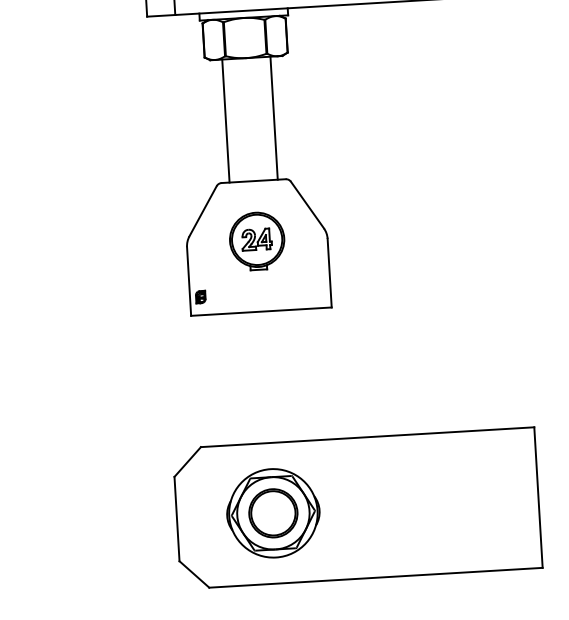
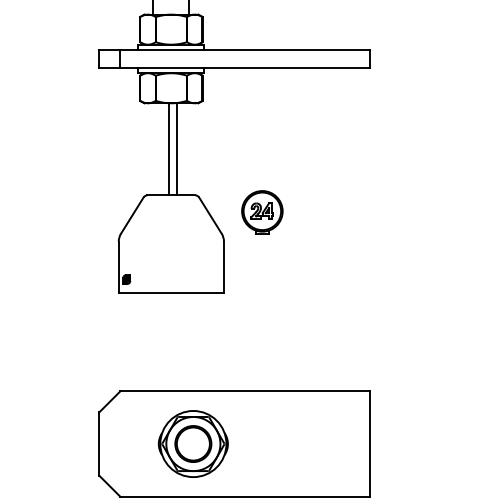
line: (274, 118) -> (169, 149), moved
line: (226, 121) -> (177, 149), moved
part: (257, 241) -> (262, 212), moved
part: (273, 512) -> (193, 443), moved

